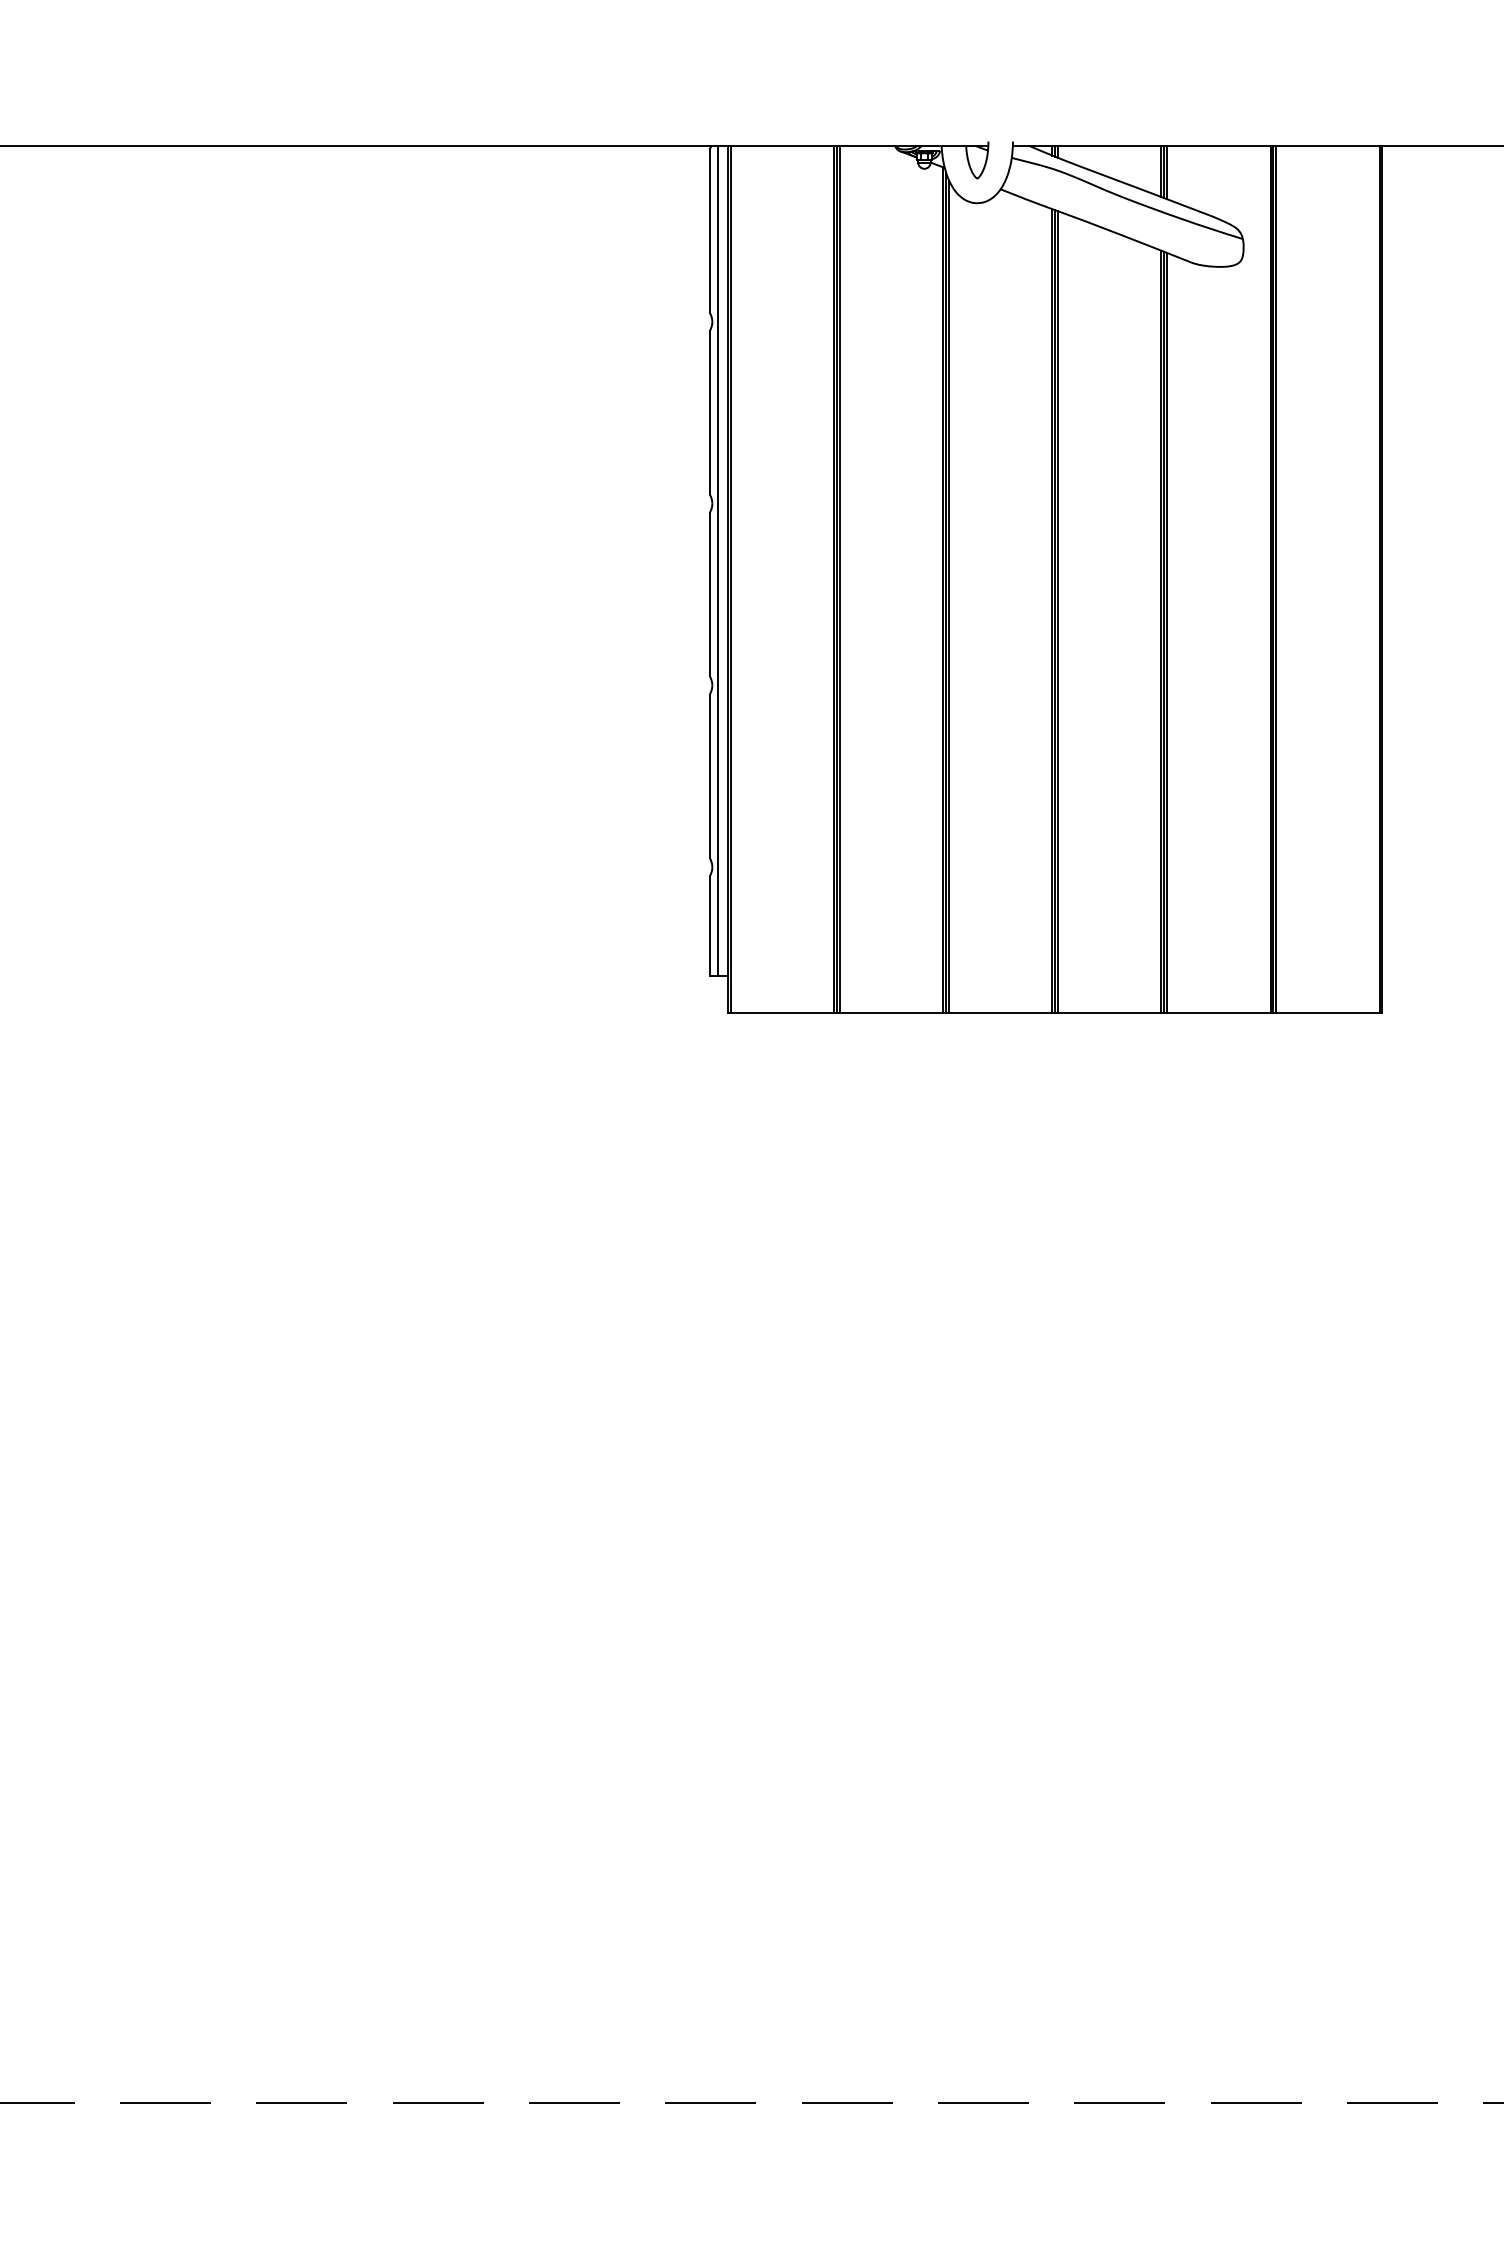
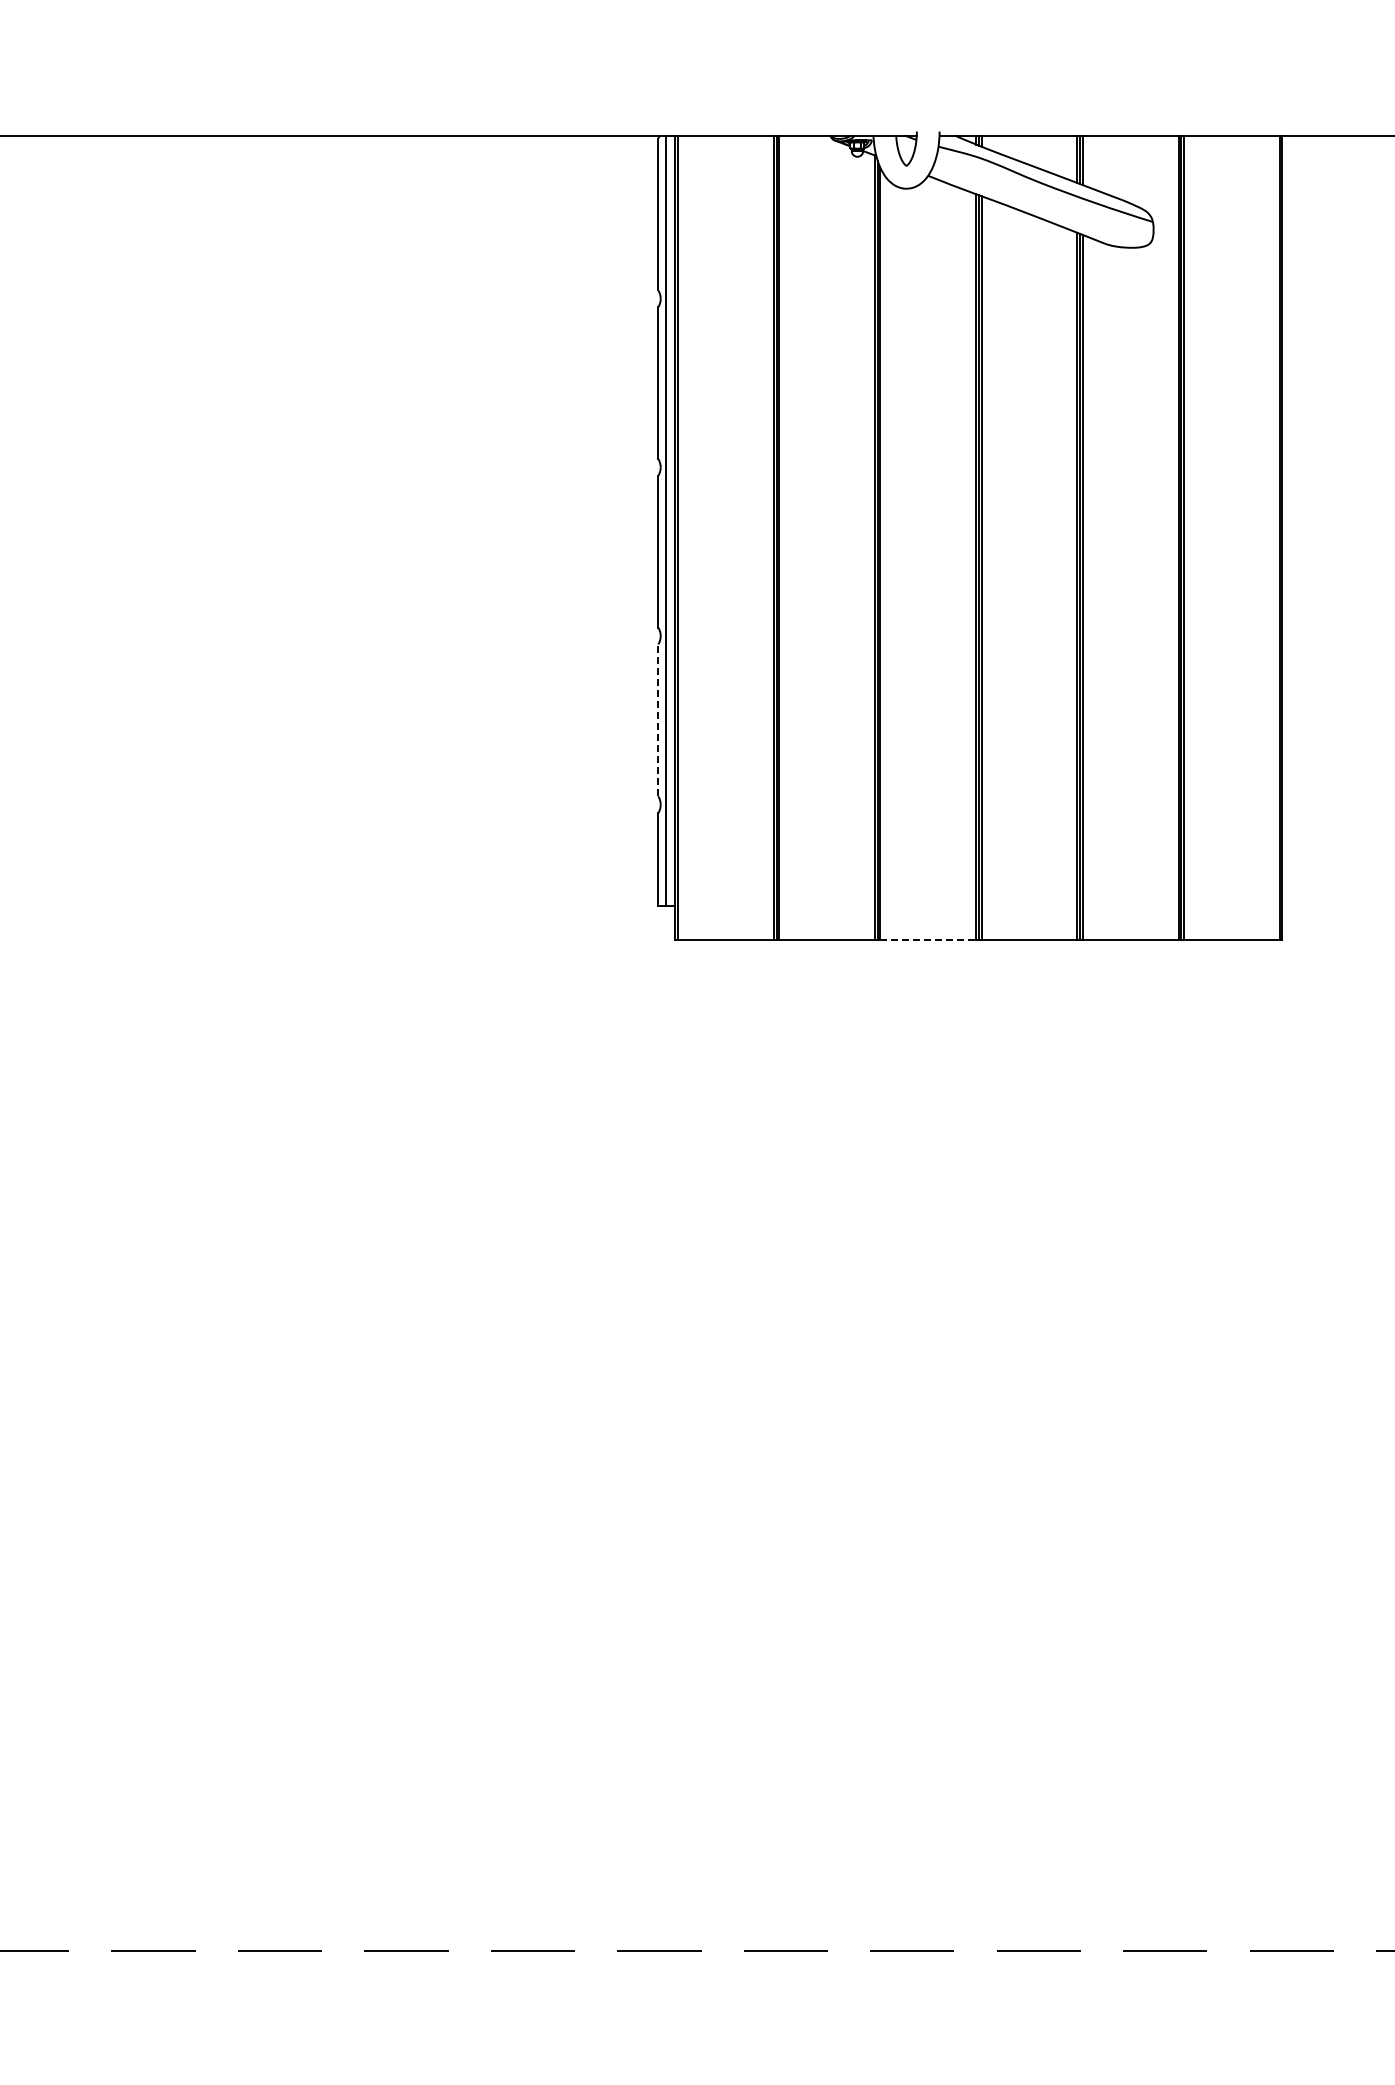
line: (709, 776) -> (658, 720), solid -> dashed
line: (1000, 1012) -> (928, 939), solid -> dashed

